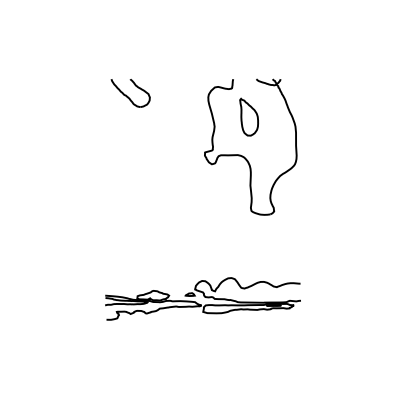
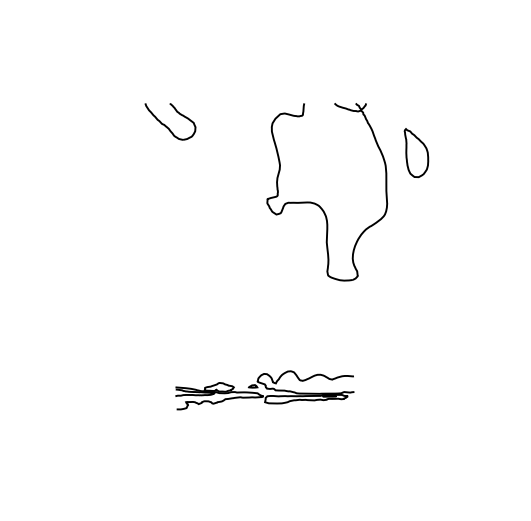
part: (248, 116) -> (415, 152), moved
part: (202, 298) -> (264, 389), size x0.7

